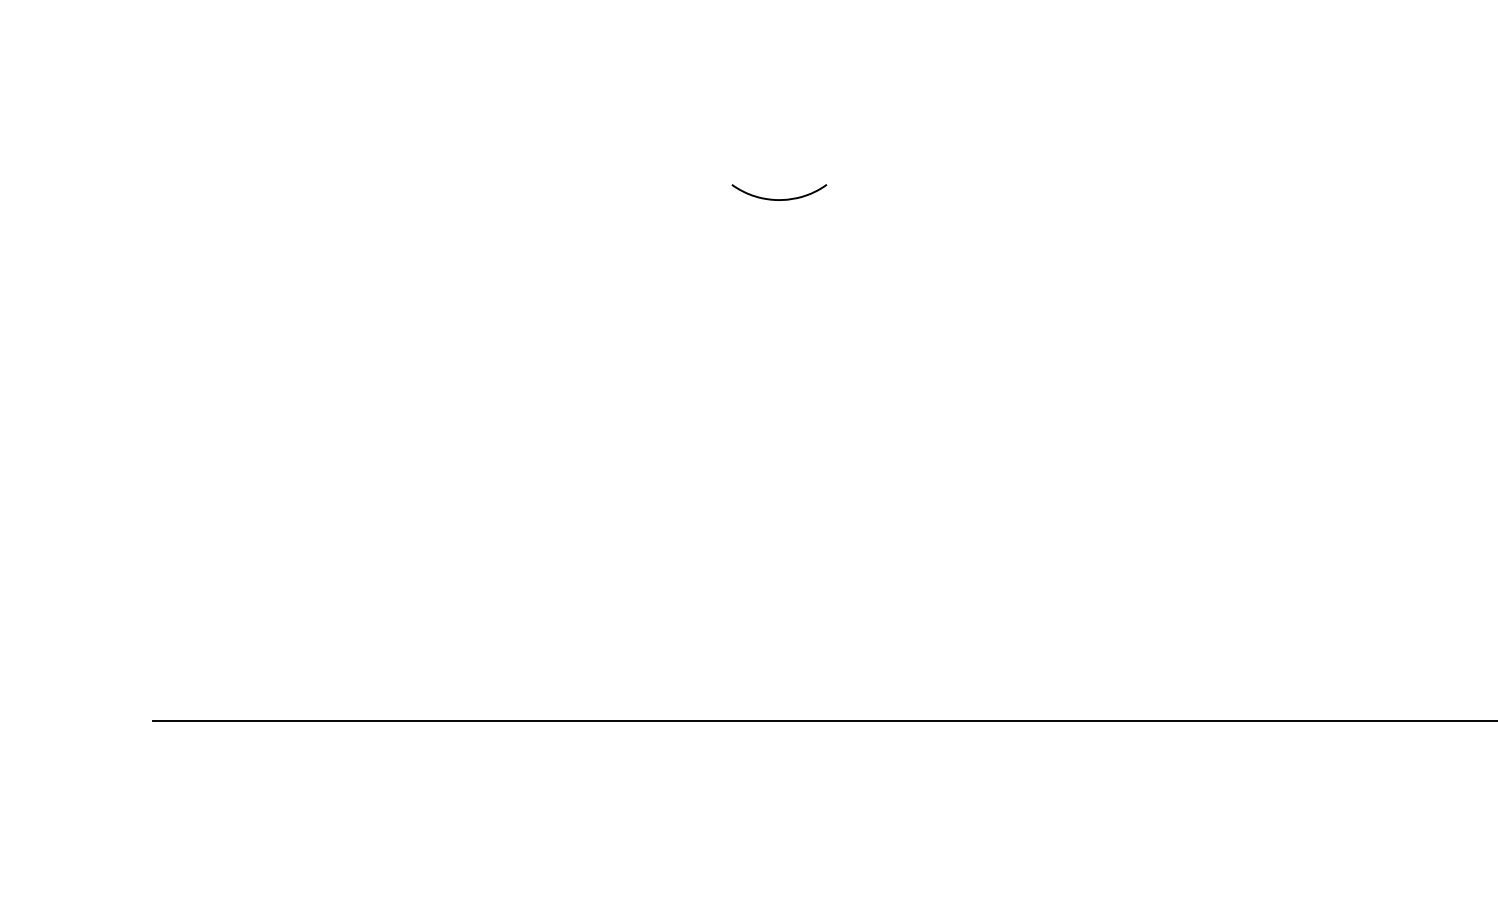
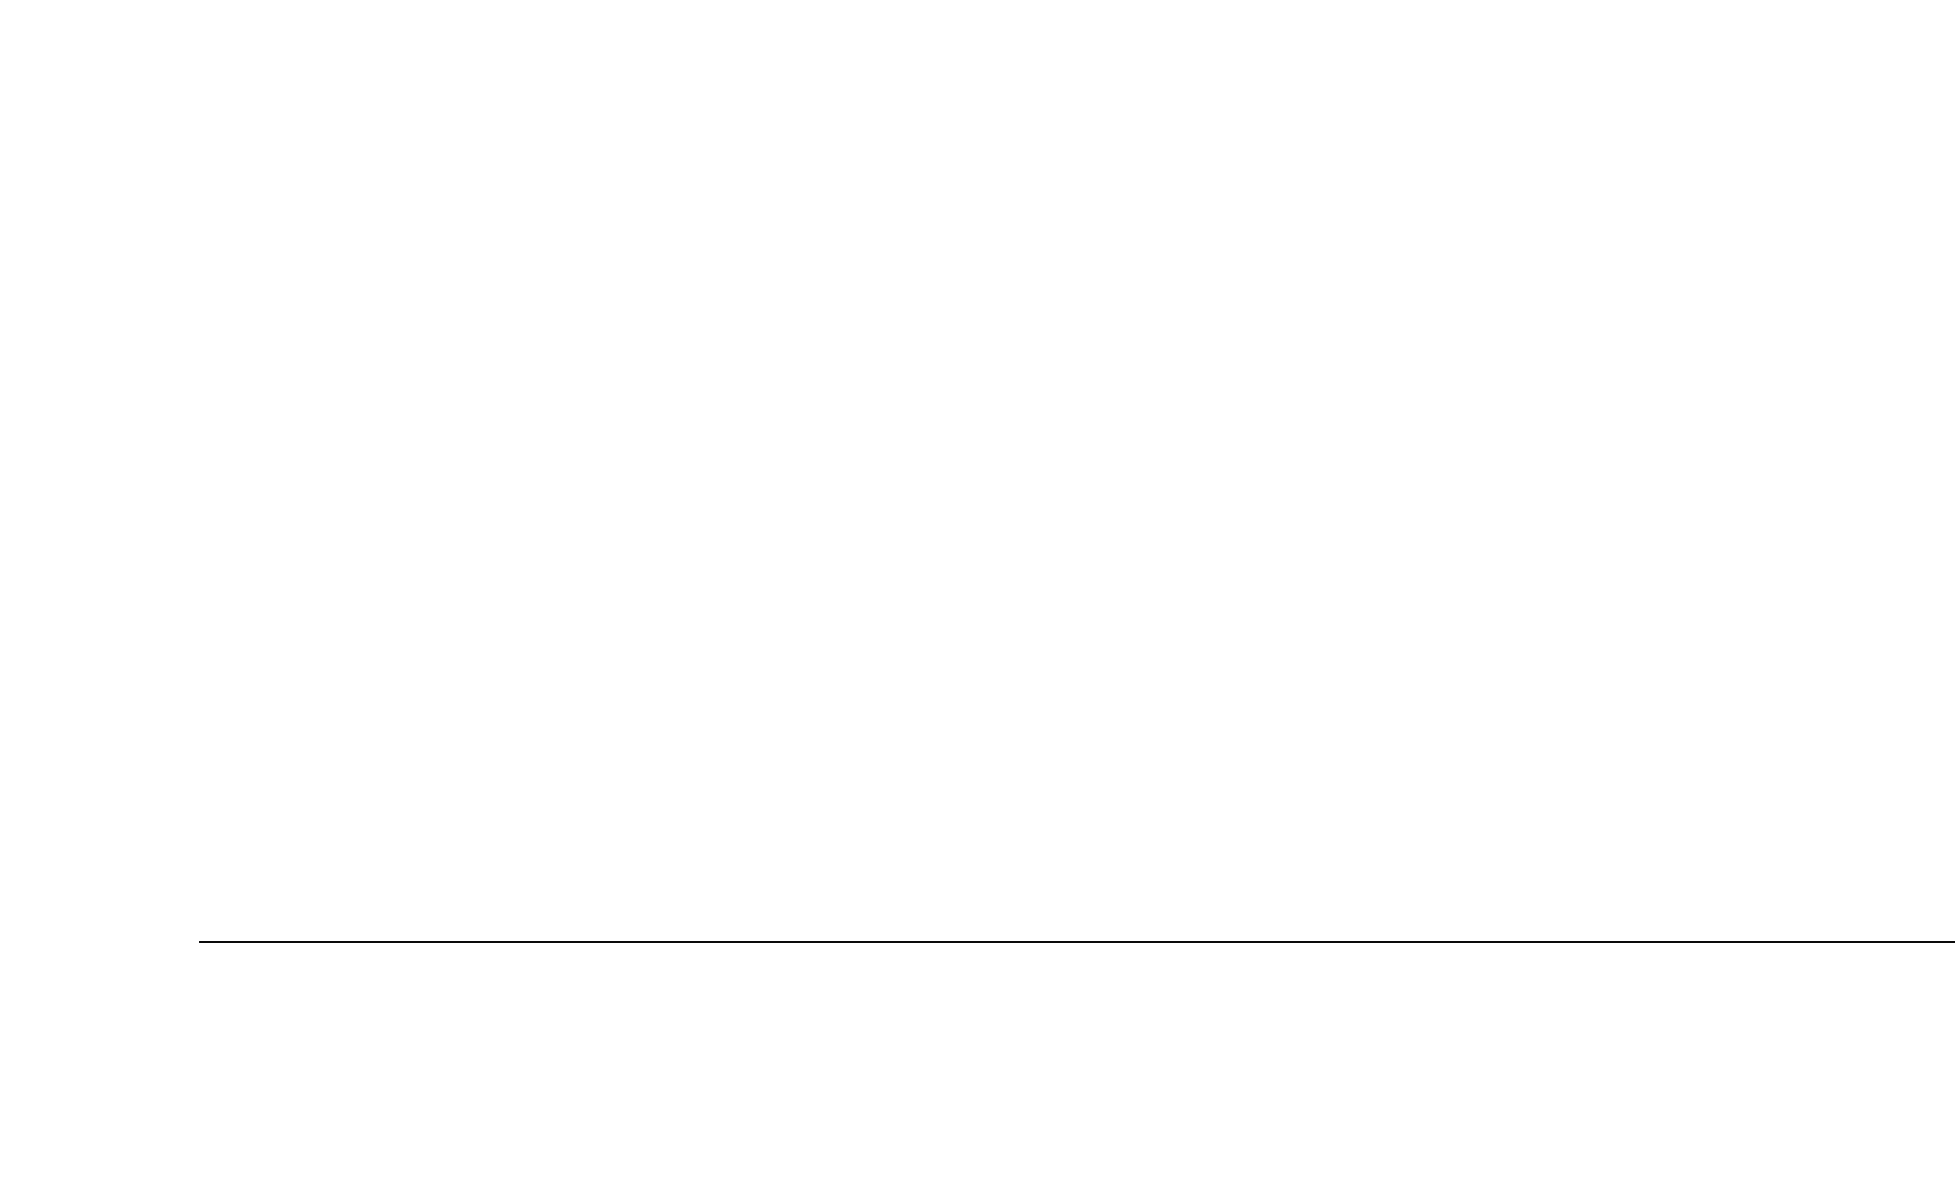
curve: (779, 199) -> (1017, 260), removed

